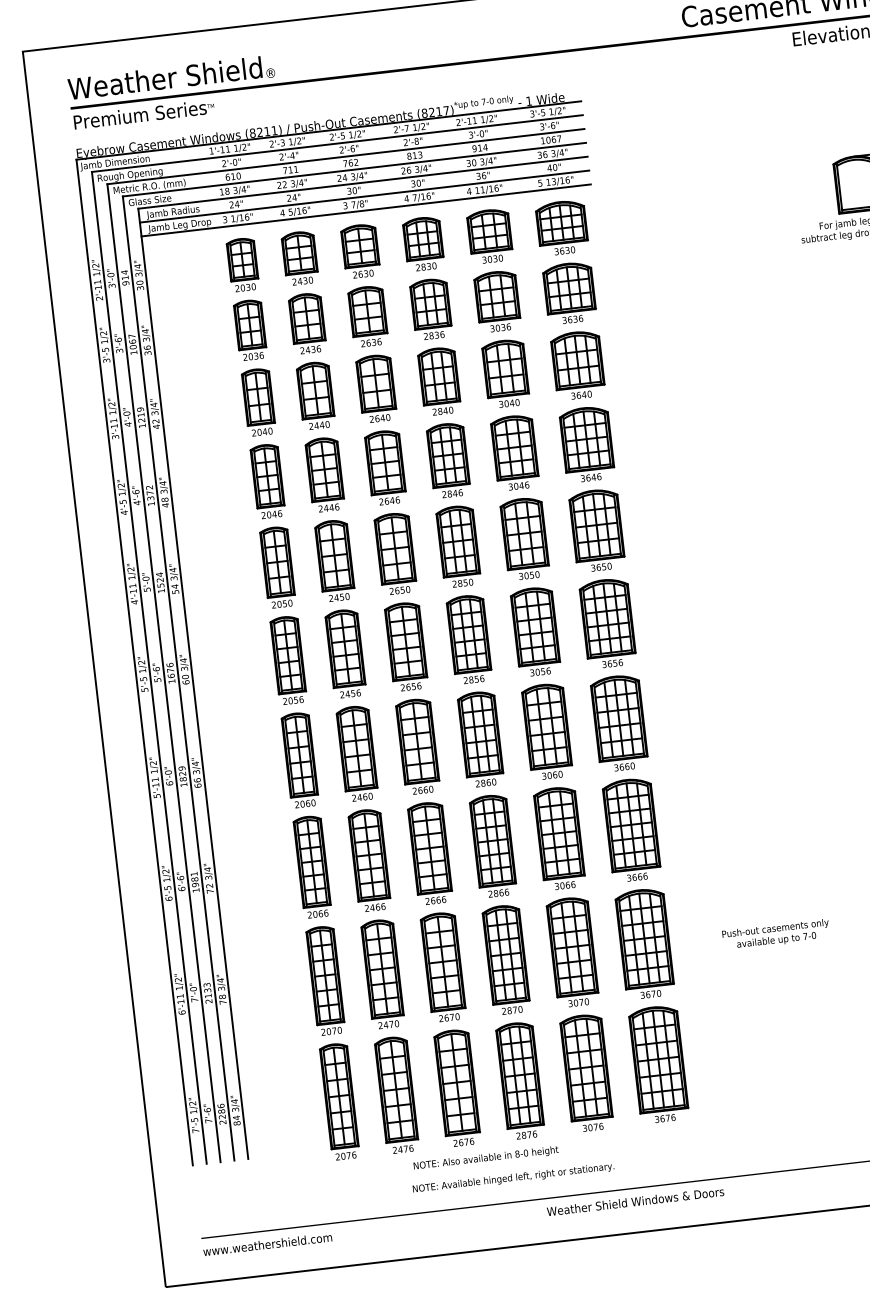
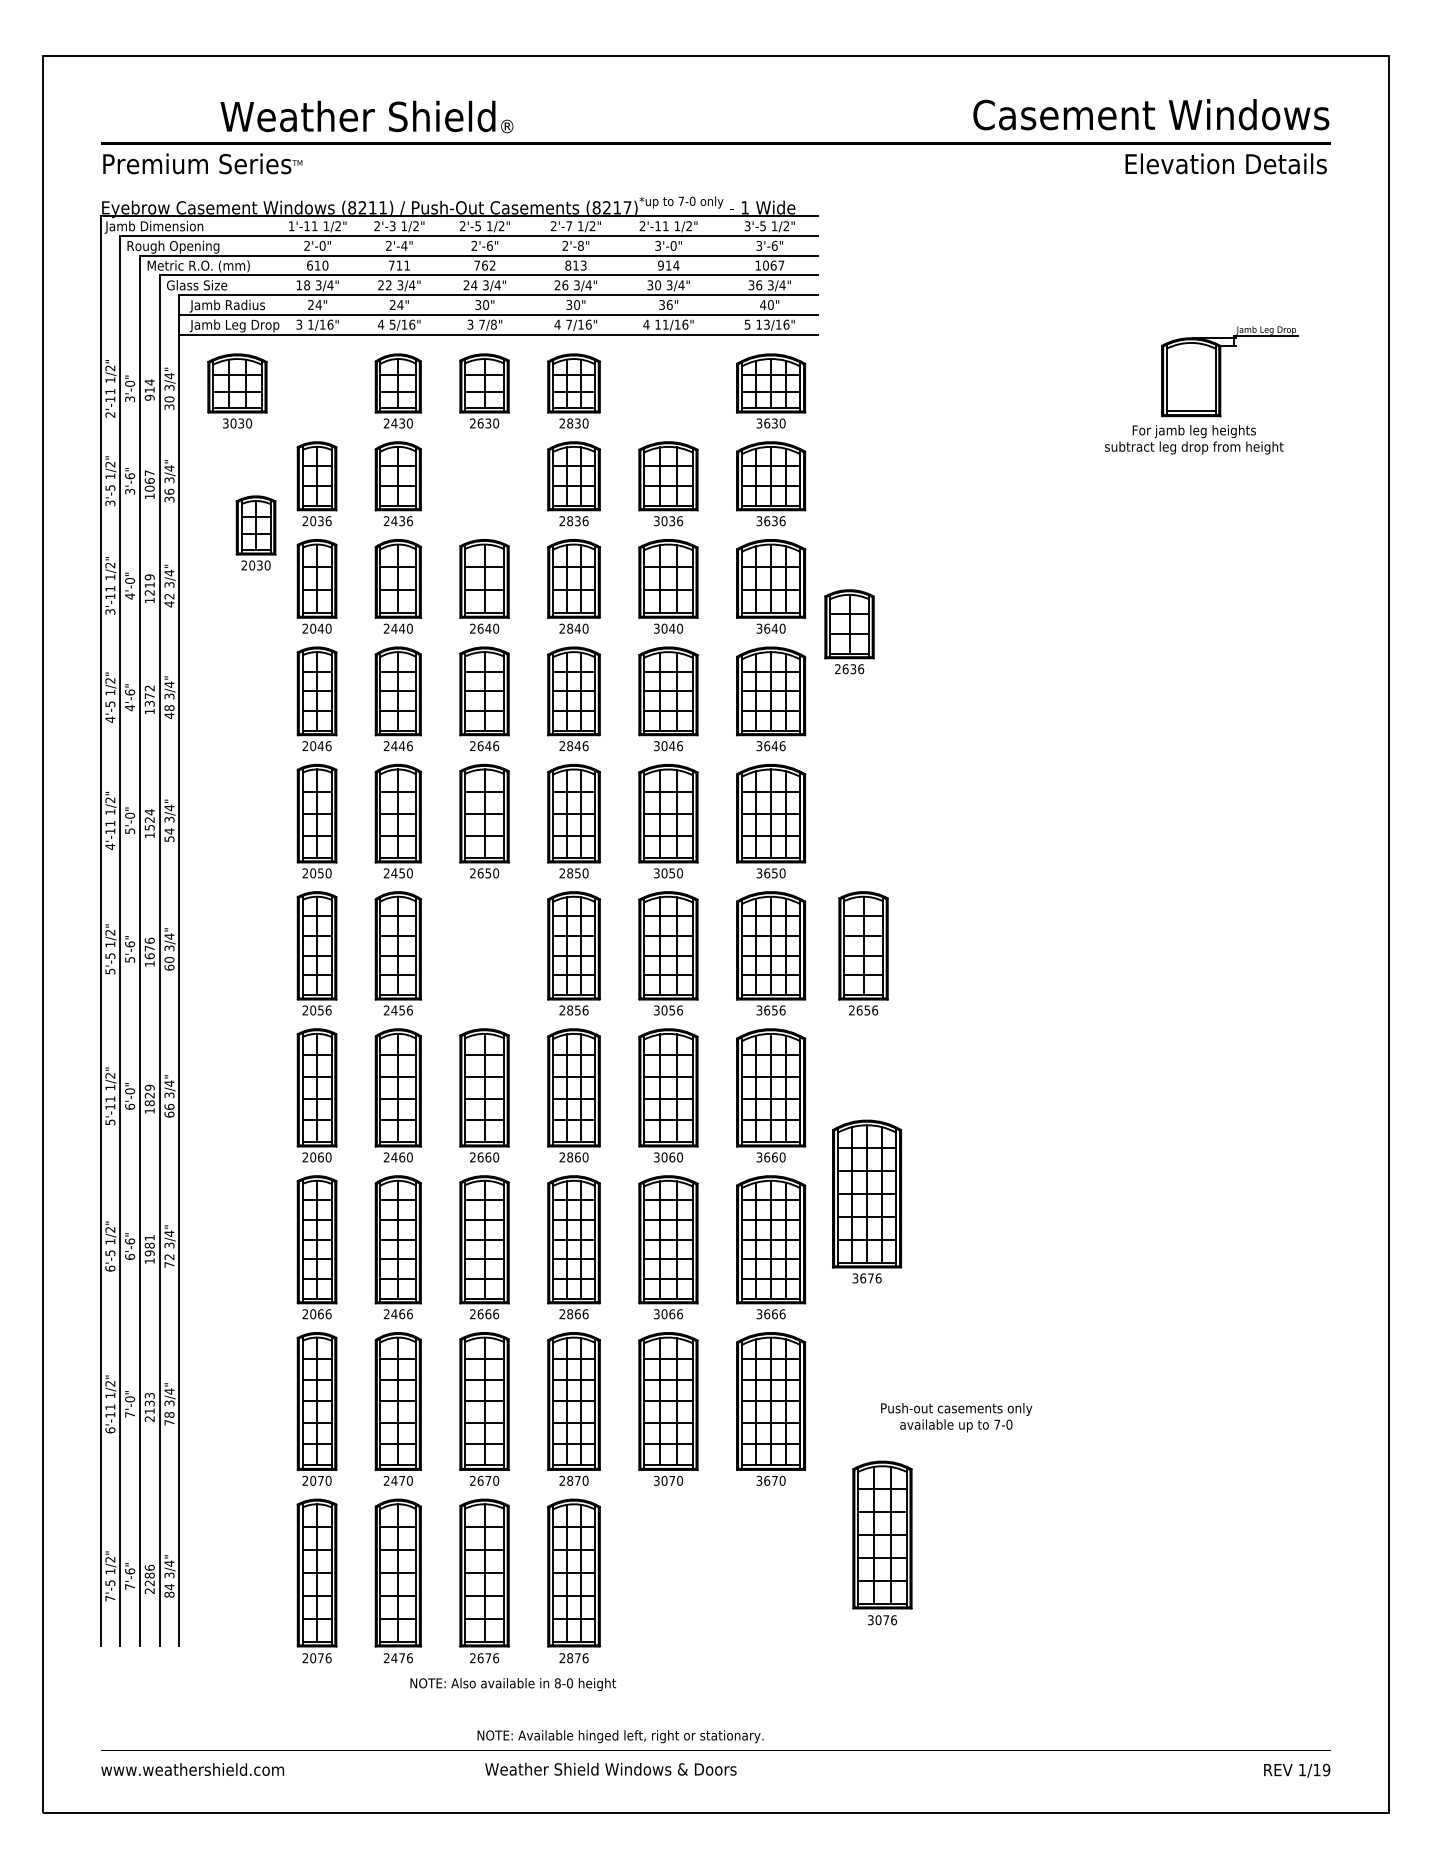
text: (171, 77) -> (366, 116), moved
part: (490, 235) -> (237, 390), moved
part: (242, 264) -> (255, 532), moved
part: (368, 316) -> (849, 631), moved
part: (406, 646) -> (863, 953), moved
part: (658, 1064) -> (866, 1201), moved
part: (586, 1072) -> (882, 1542), moved
text: (513, 1178) -> (620, 1736), moved
text: (635, 1201) -> (610, 1768), moved

